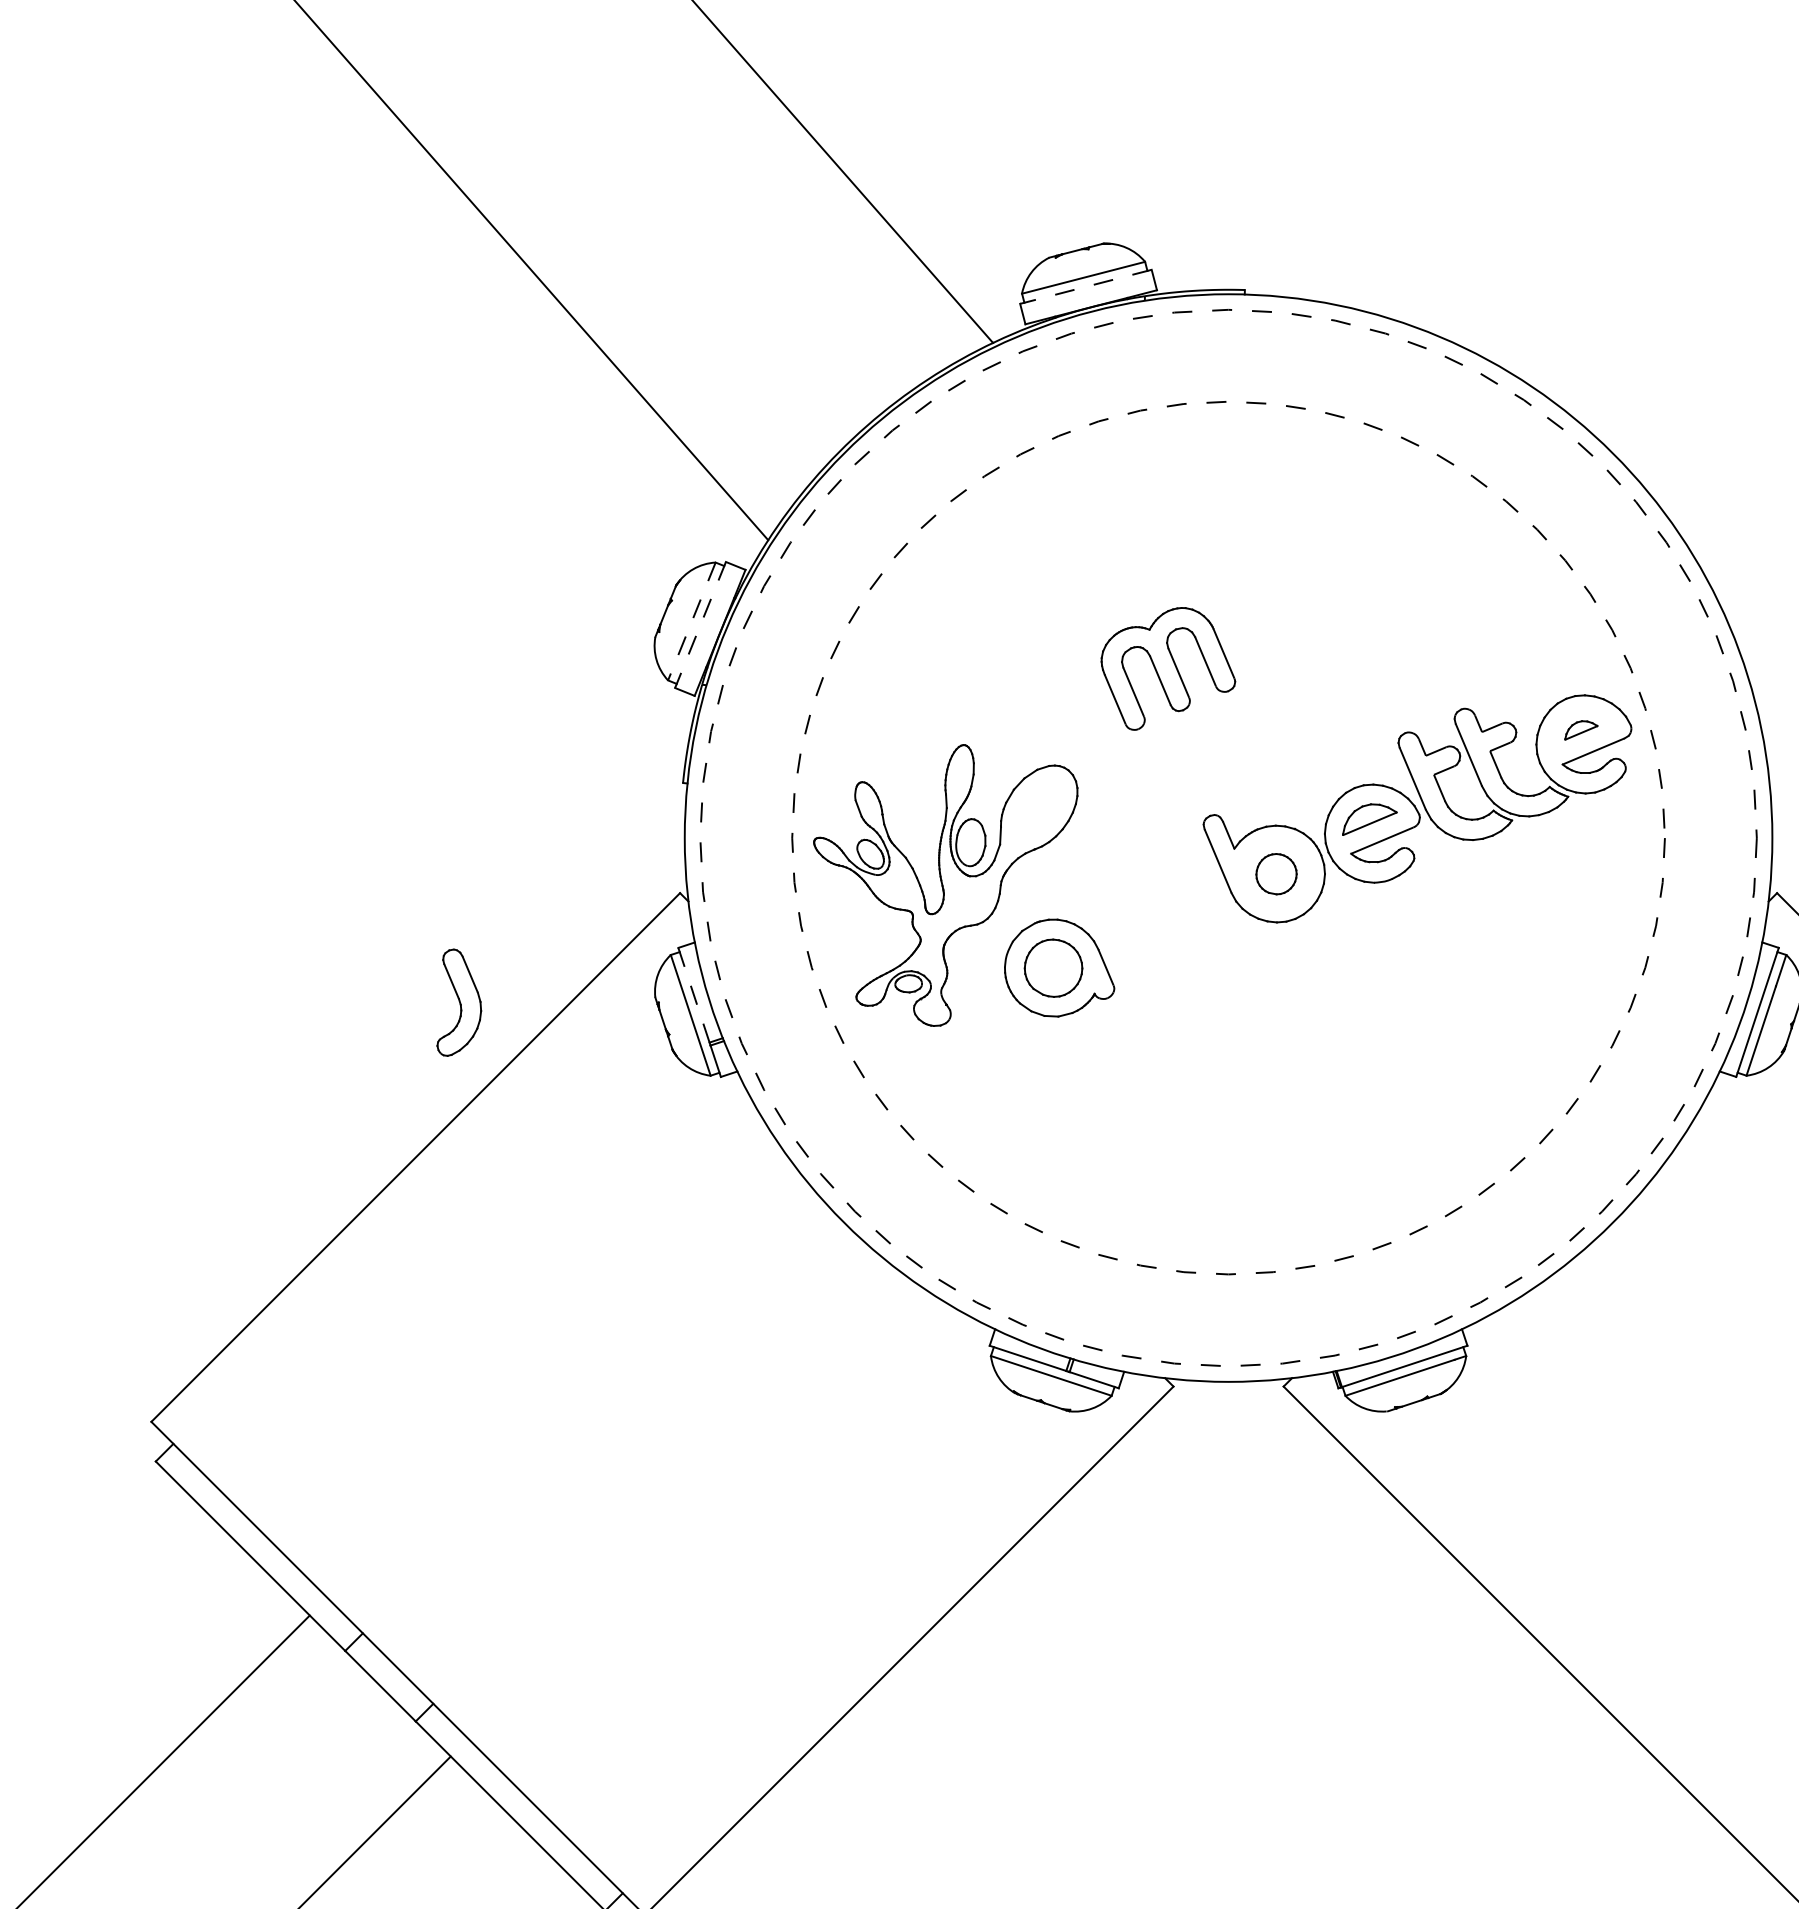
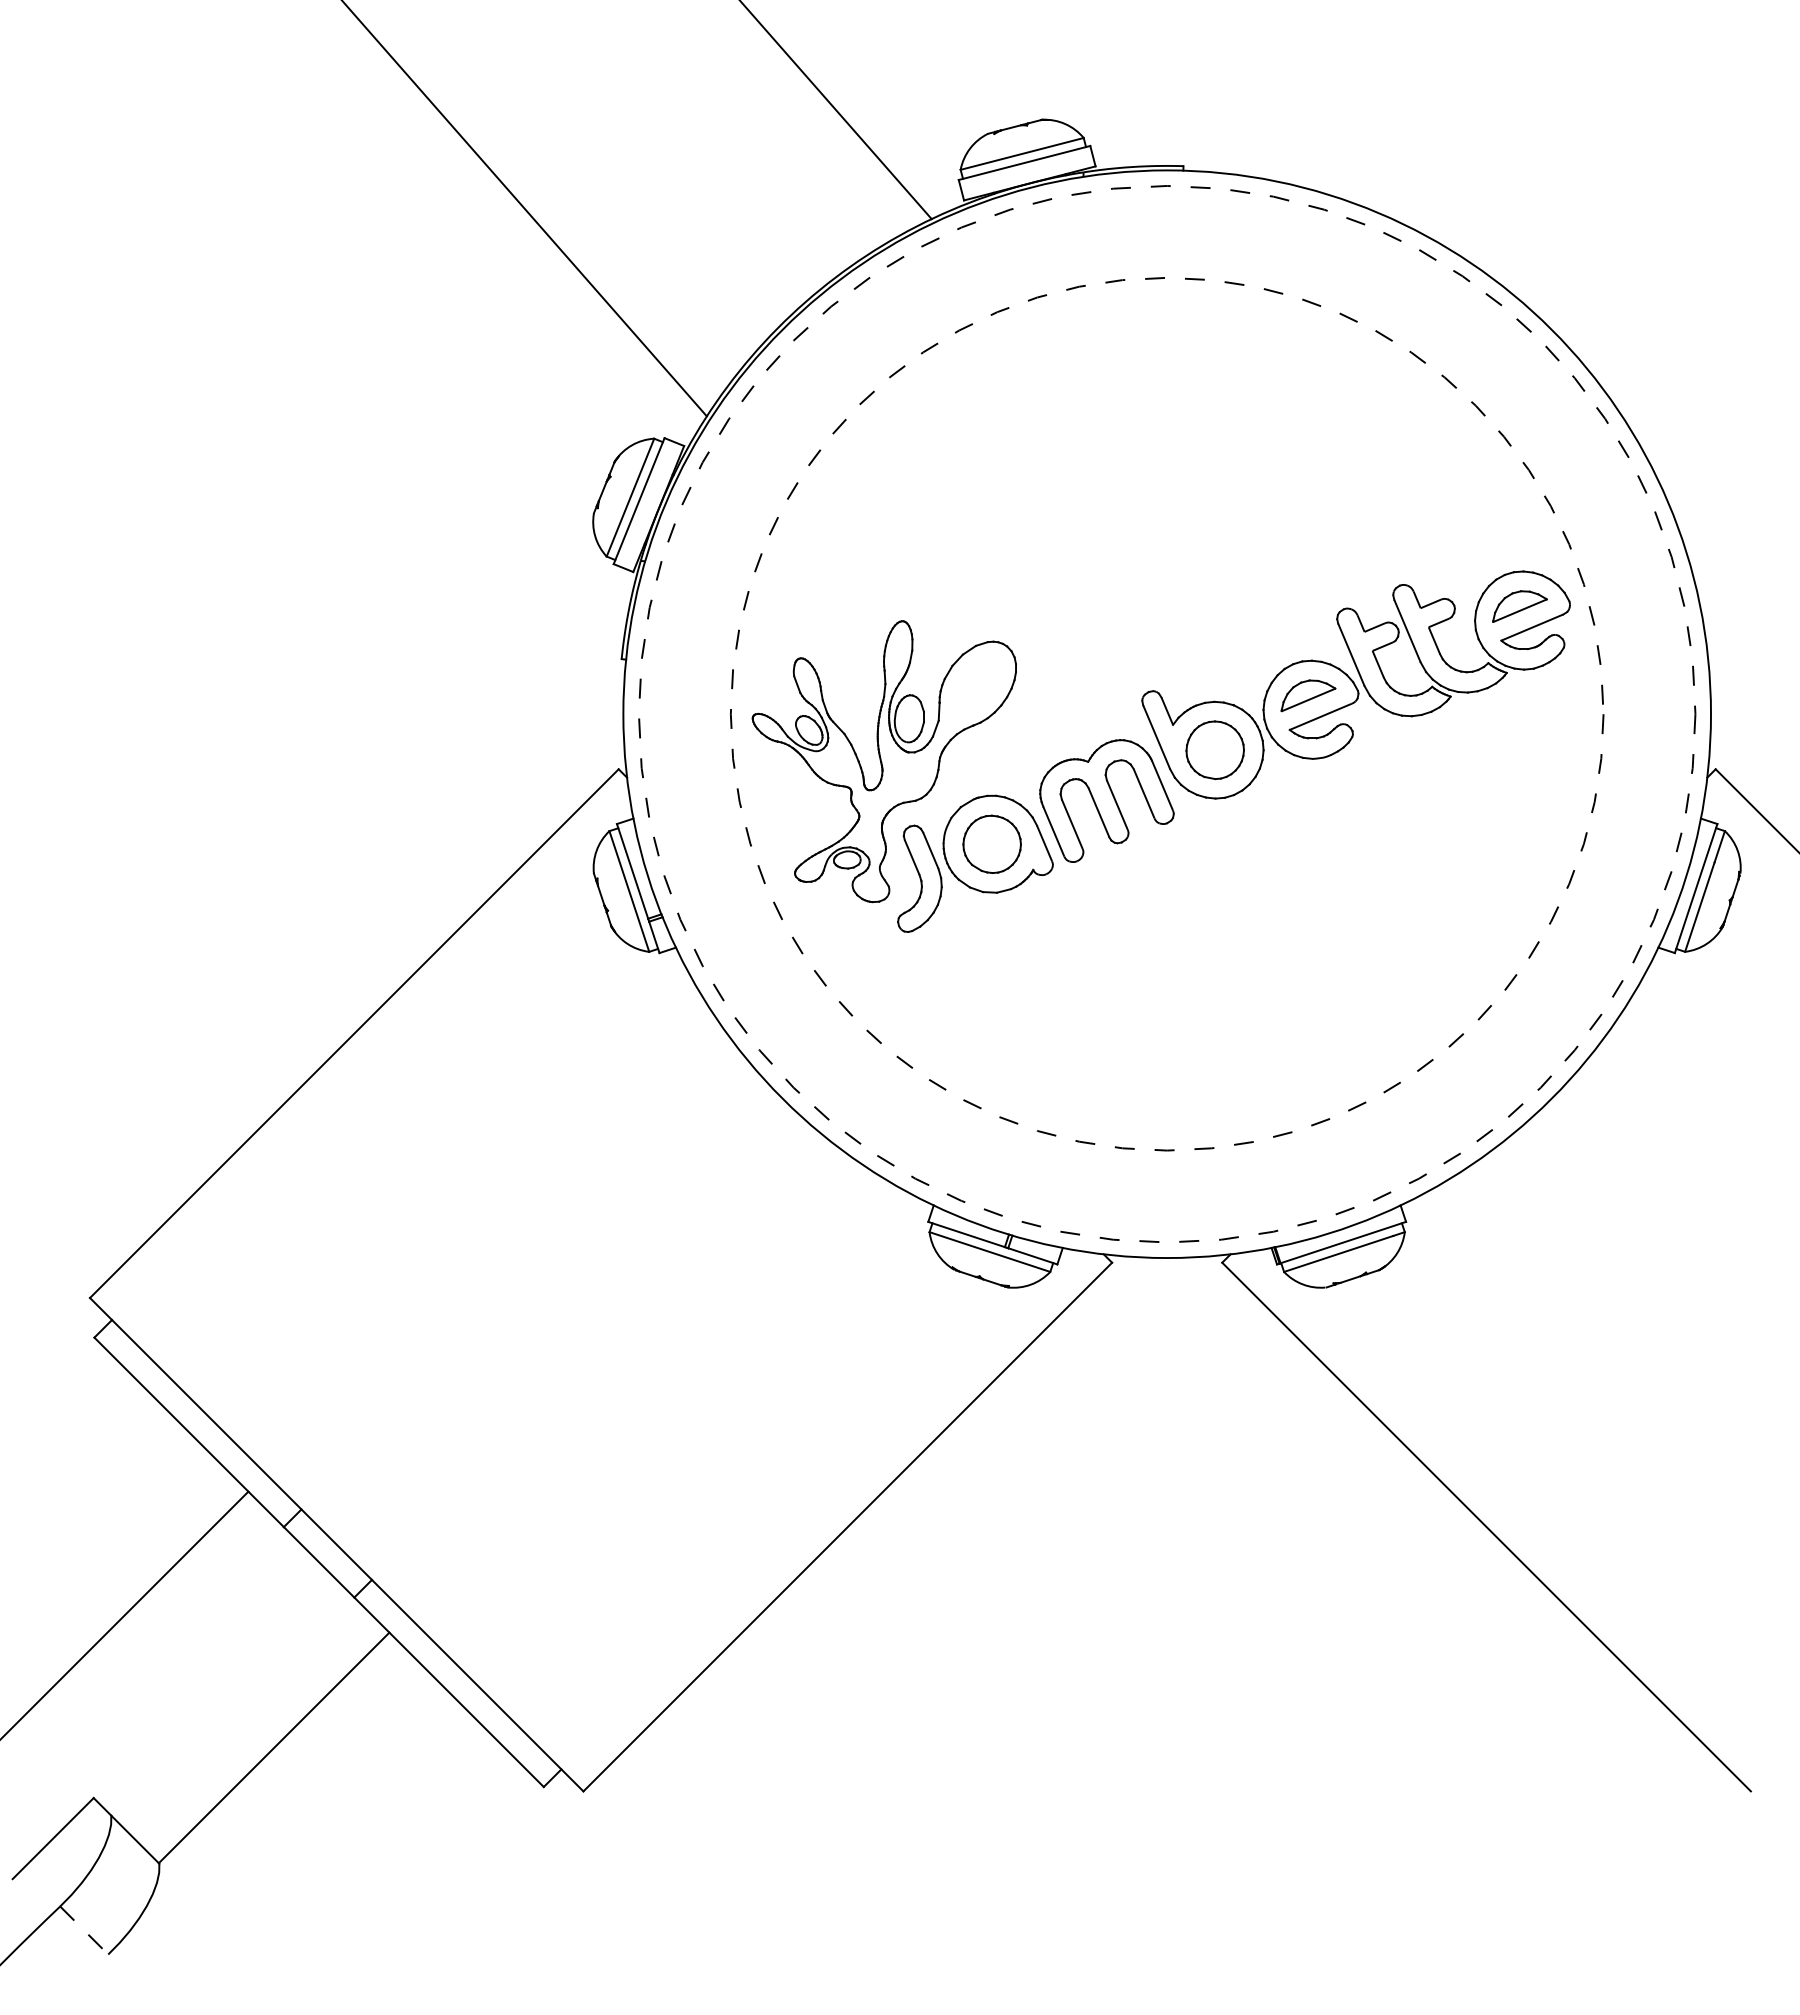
line: (1085, 286) -> (1024, 162), dashed -> solid
line: (691, 621) -> (630, 497), dashed -> solid
line: (700, 625) -> (639, 501), dashed -> solid
part: (1167, 668) -> (1106, 800), moved
part: (1580, 730) -> (1519, 606), size x1.67
part: (1275, 874) -> (1214, 750), size x1.43
line: (693, 995) -> (632, 871), dashed -> solid
part: (458, 1002) -> (919, 878), moved

